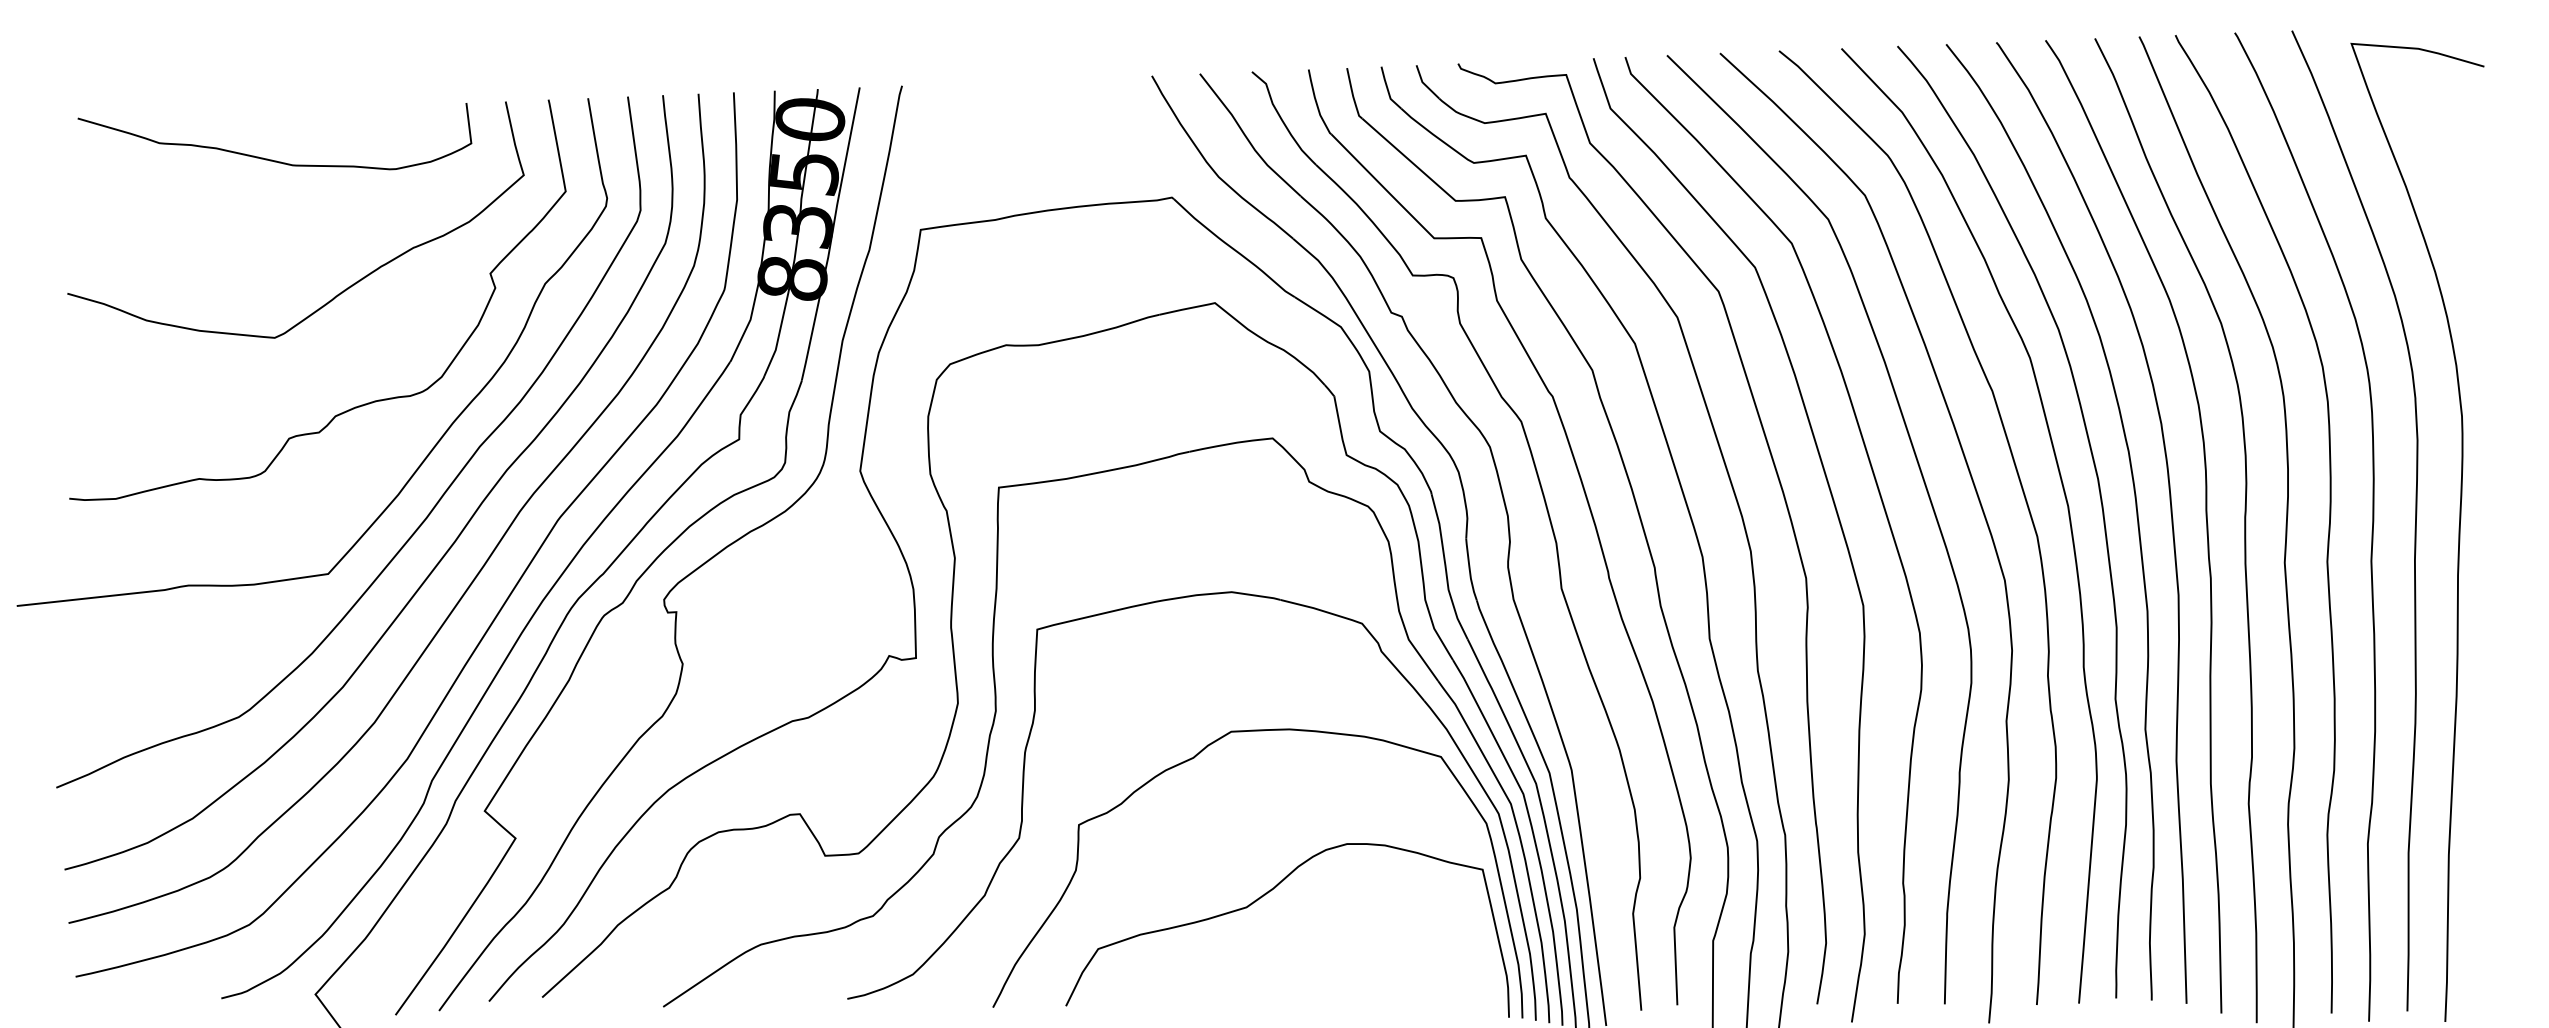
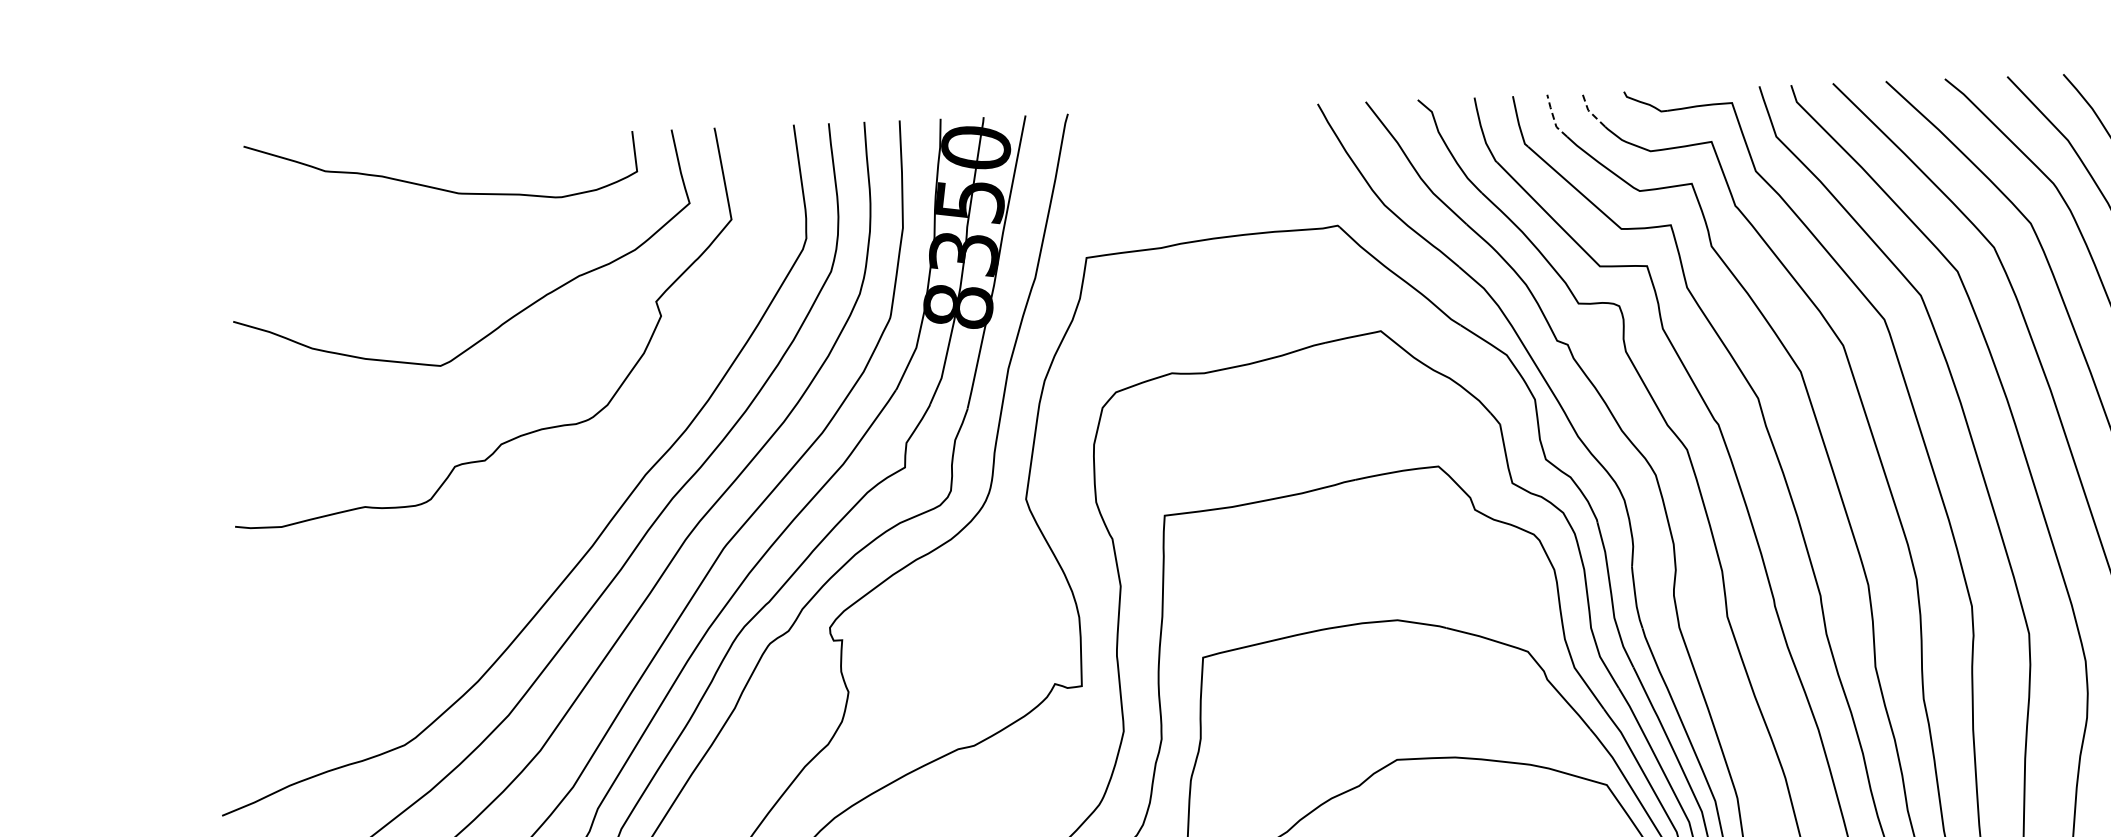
line: (1423, 83) -> (1589, 111), solid -> dashed
line: (1387, 89) -> (1553, 117), solid -> dashed
curve: (436, 442) -> (602, 470), removed

